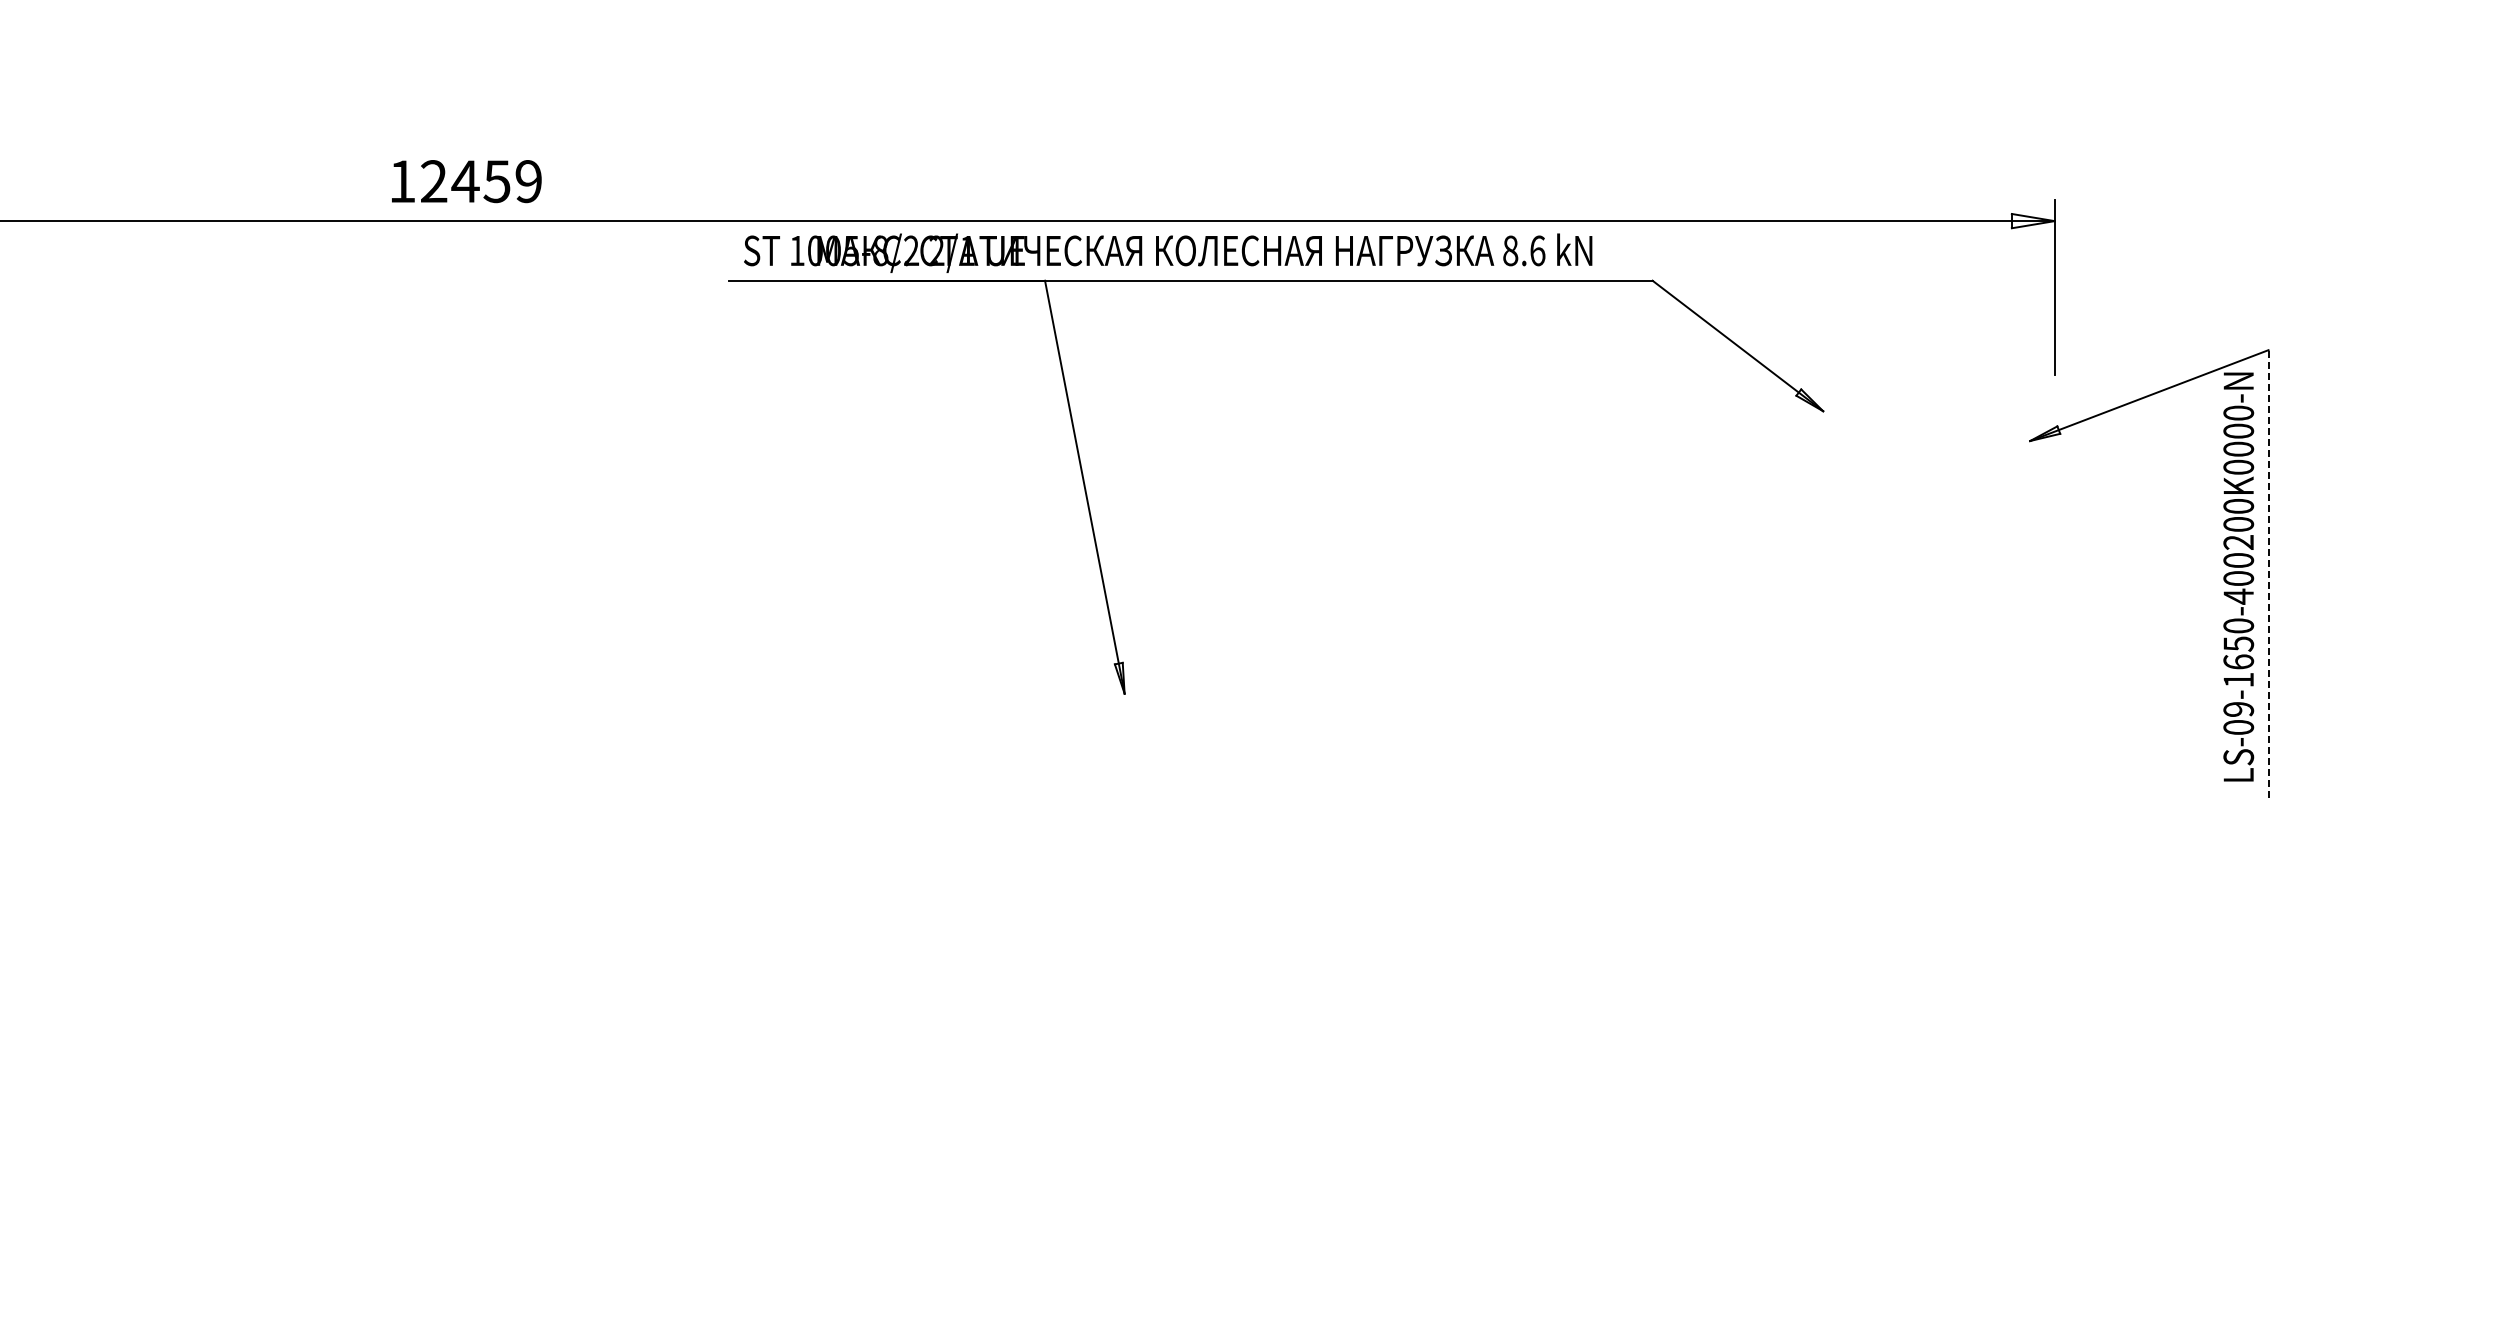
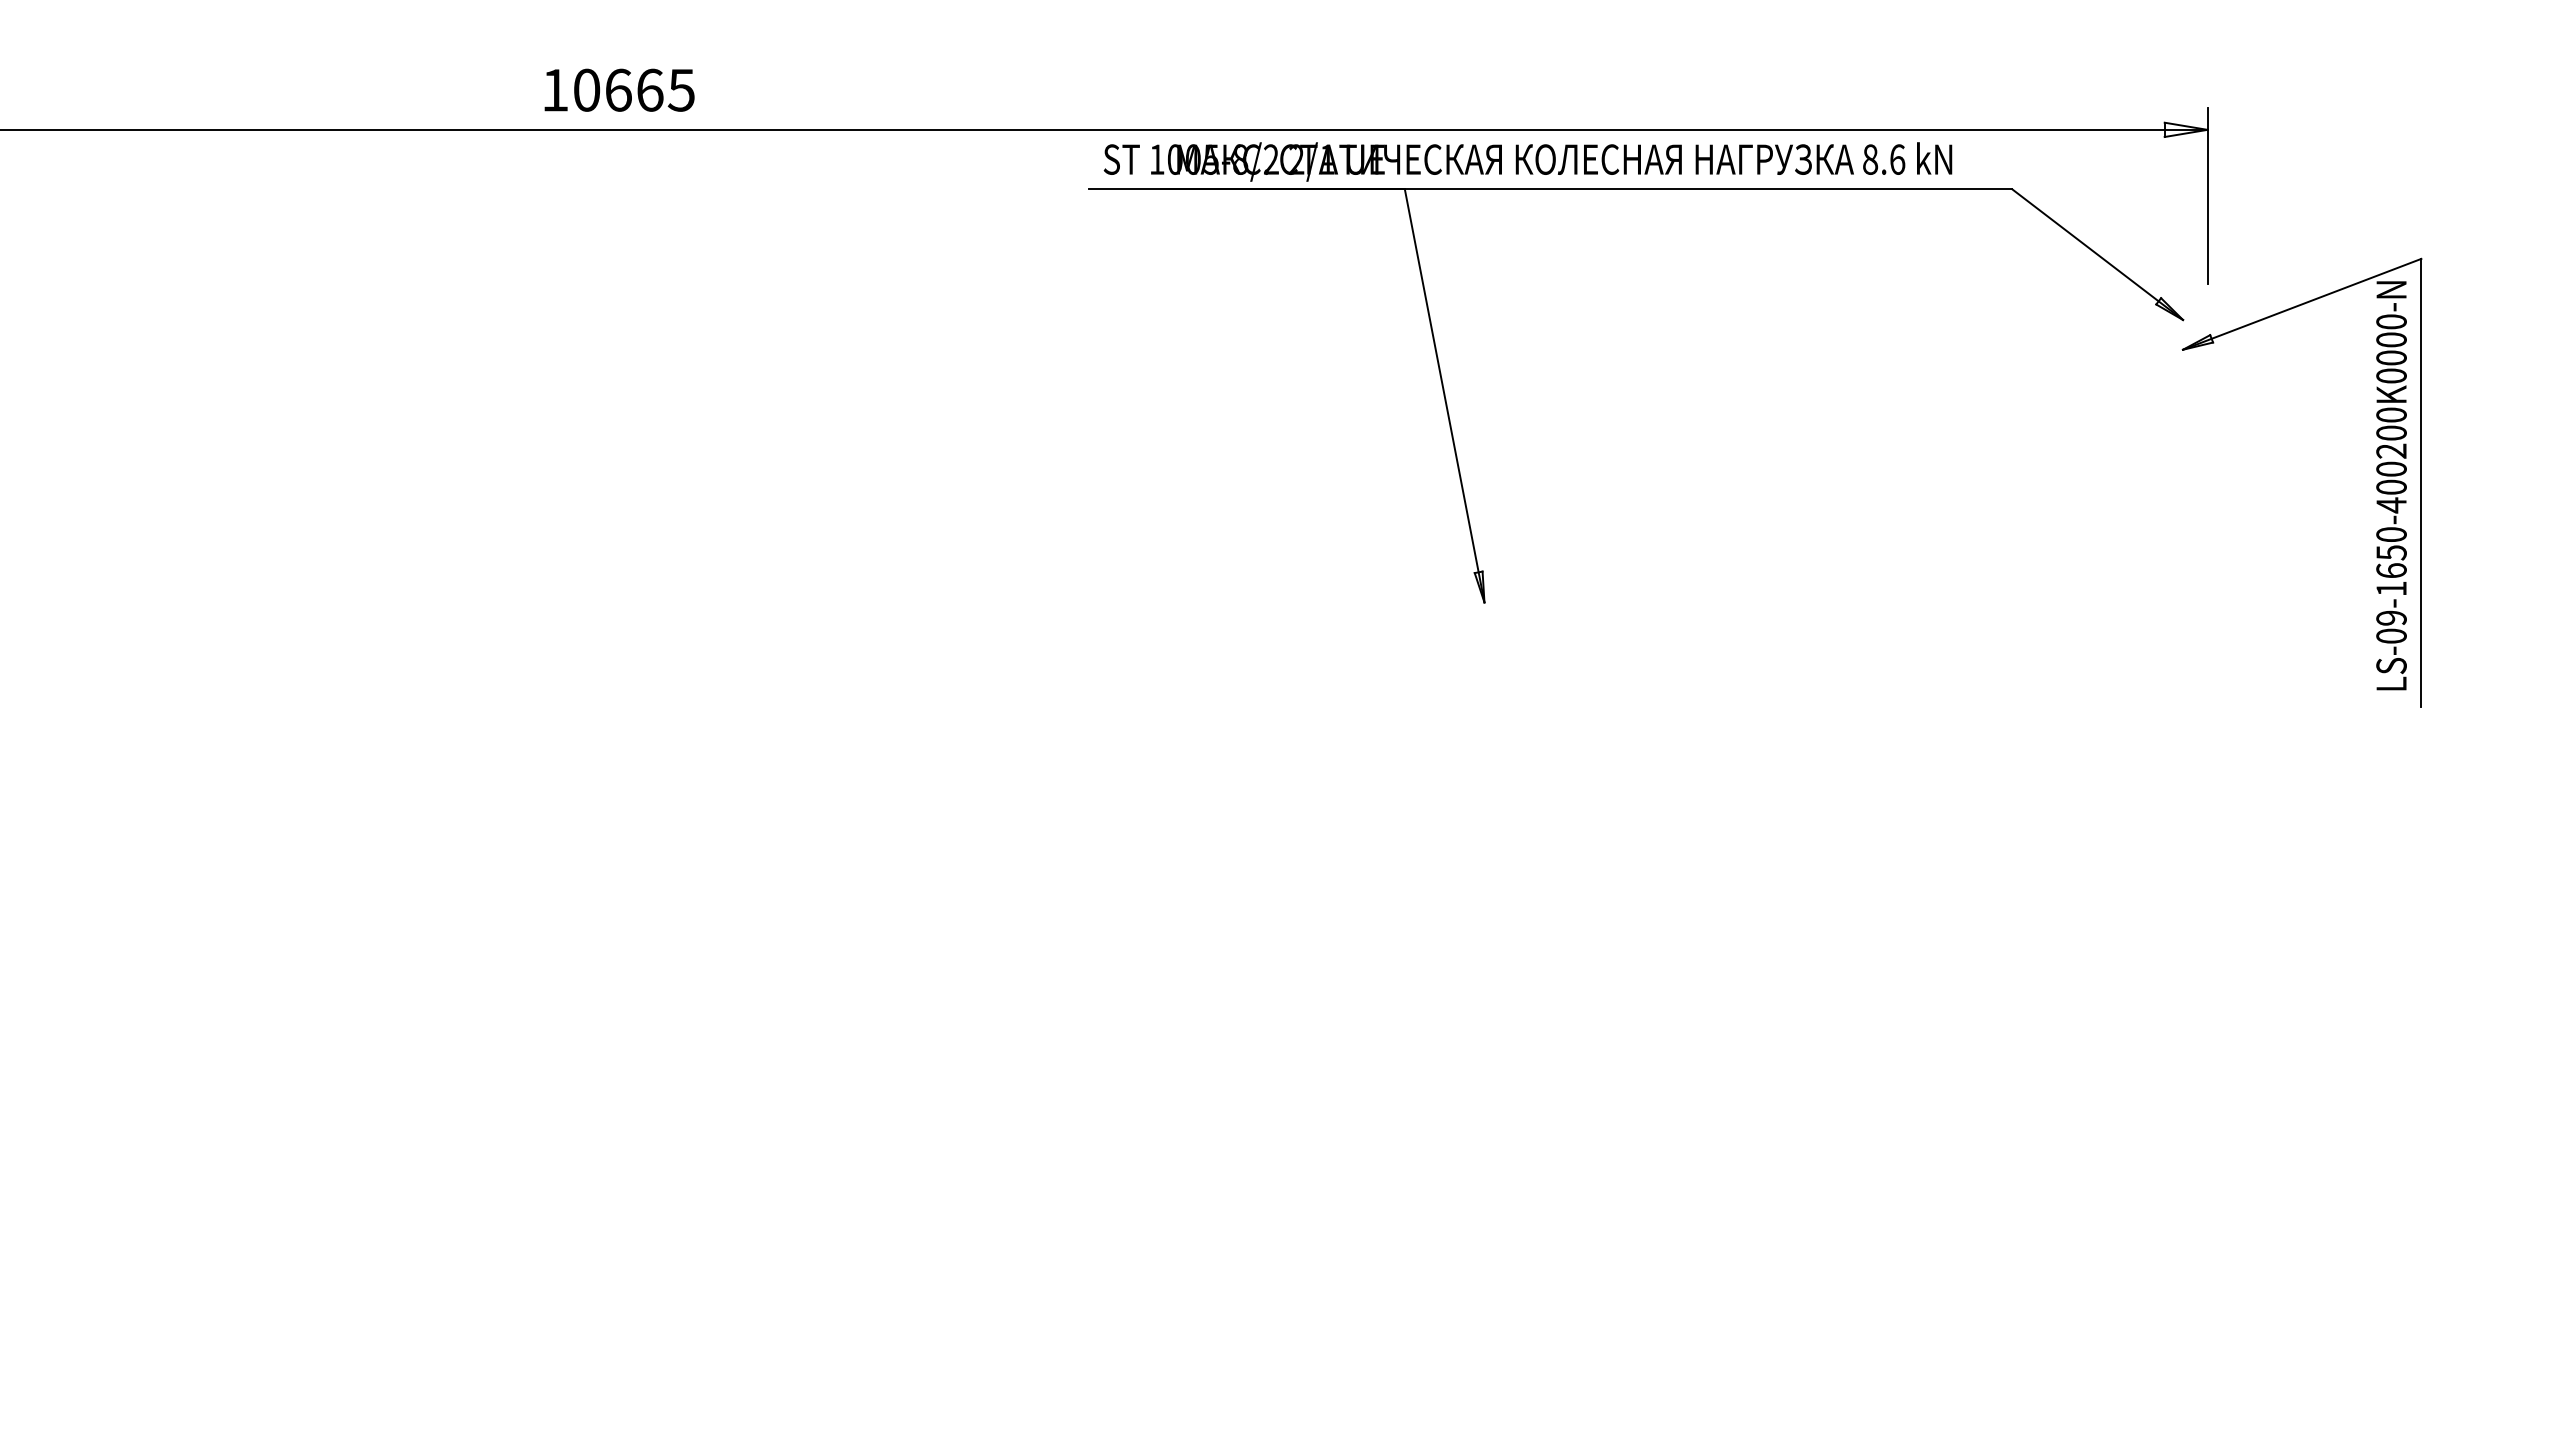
text: (480, 180) -> (633, 89), 12459 -> 10665
part: (1276, 280) -> (1636, 189), moved
line: (2268, 573) -> (2421, 482), dashed -> solid

